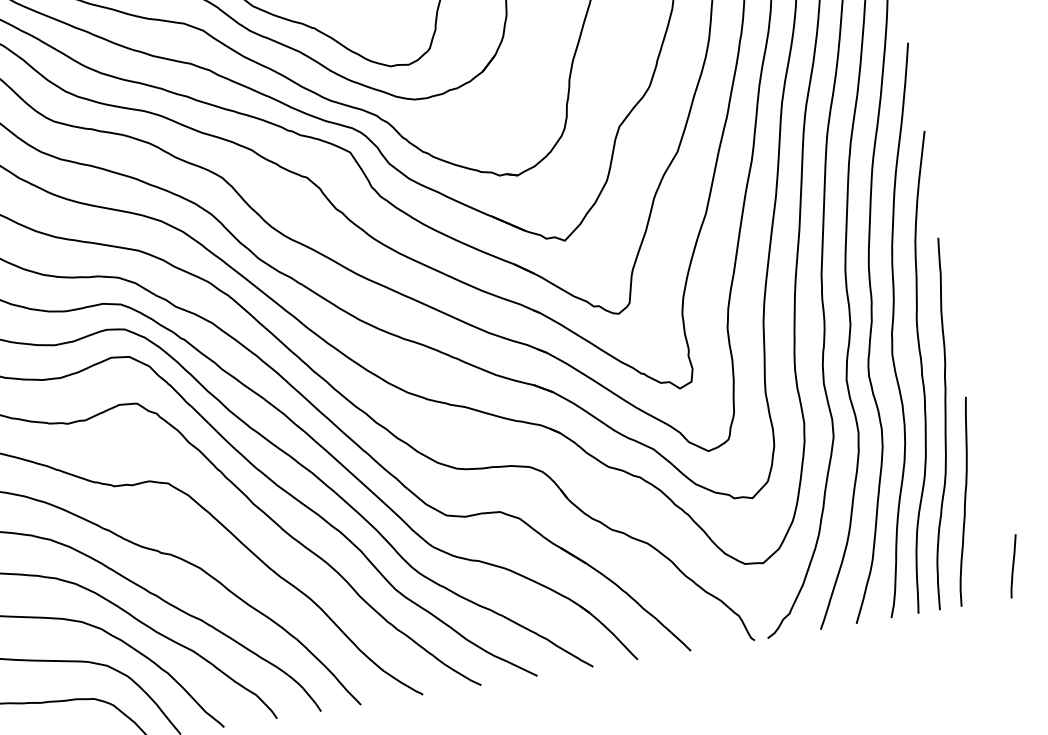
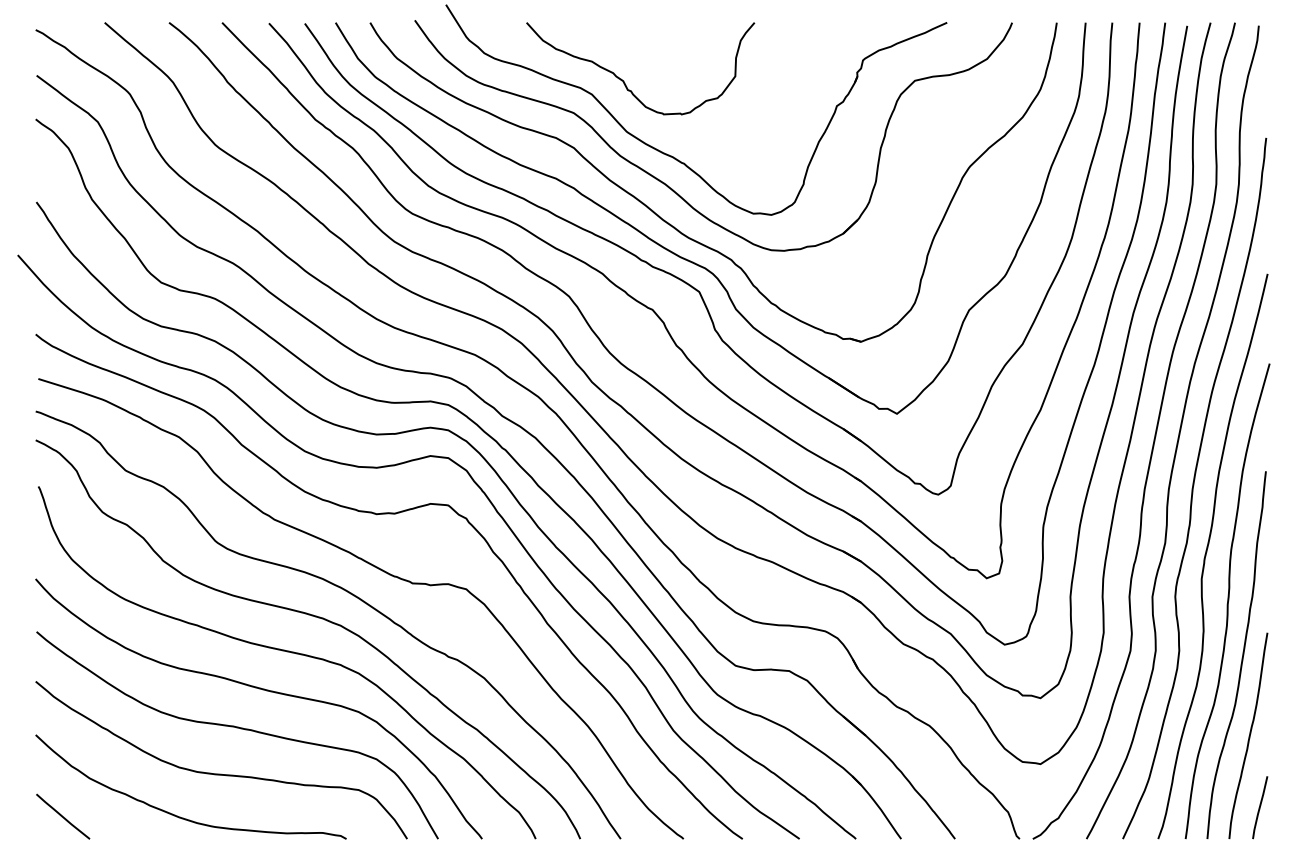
line: (1013, 566) -> (1260, 807), moved

